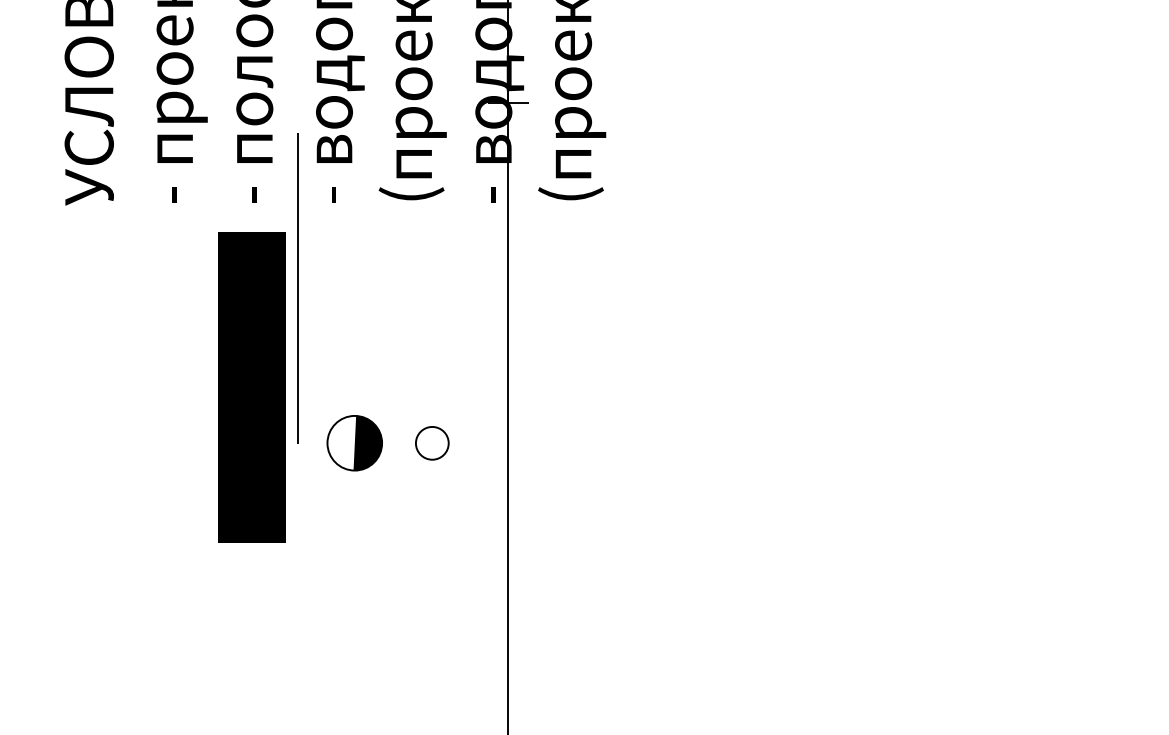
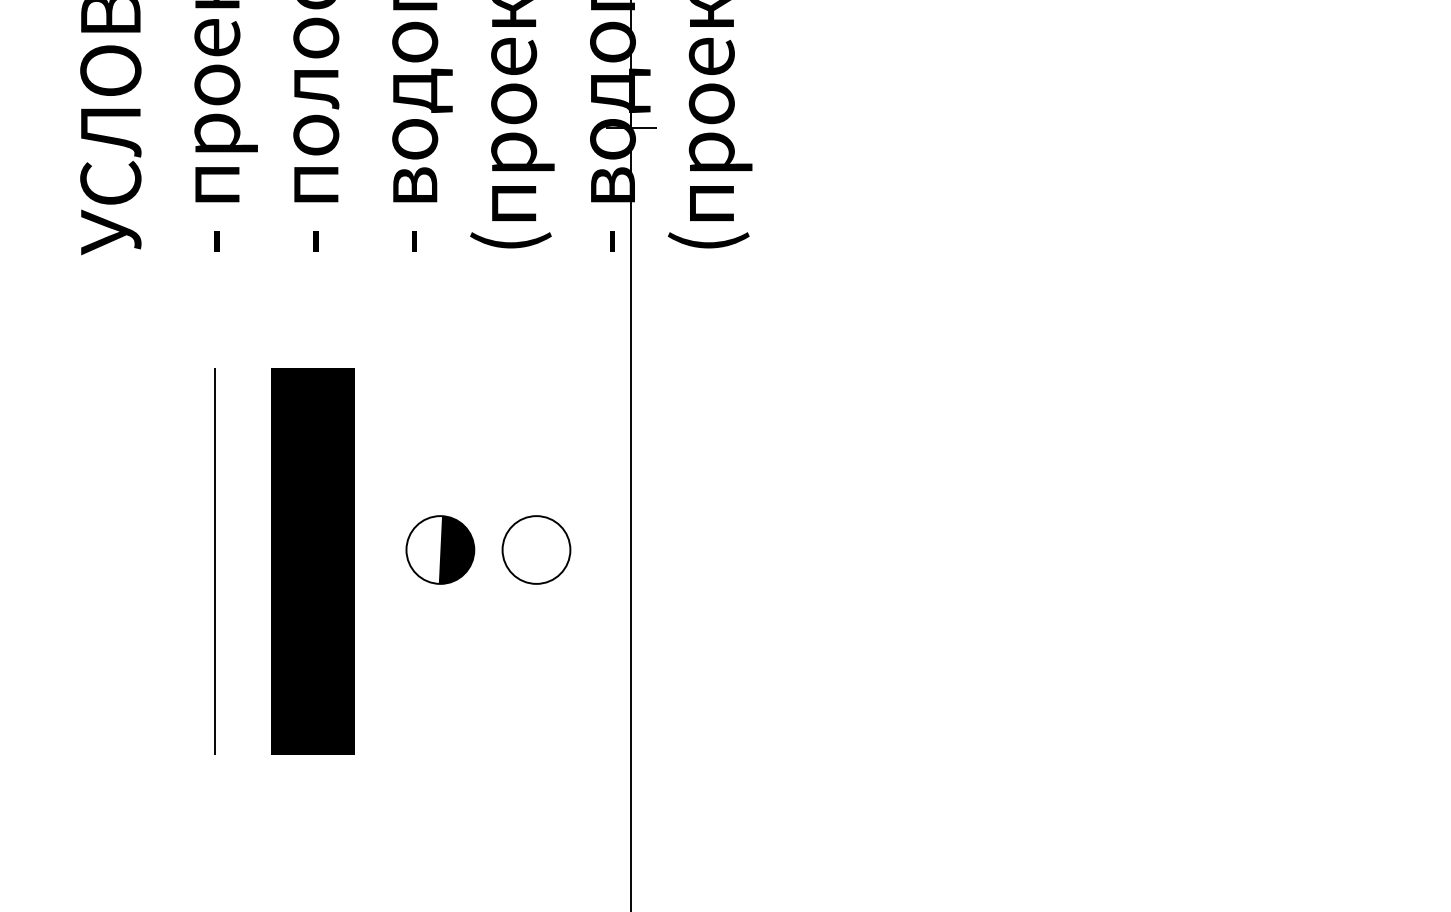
line: (297, 288) -> (214, 561), moved
line: (251, 387) -> (312, 561), moved
circle: (432, 443) -> (536, 550), size x1.67

